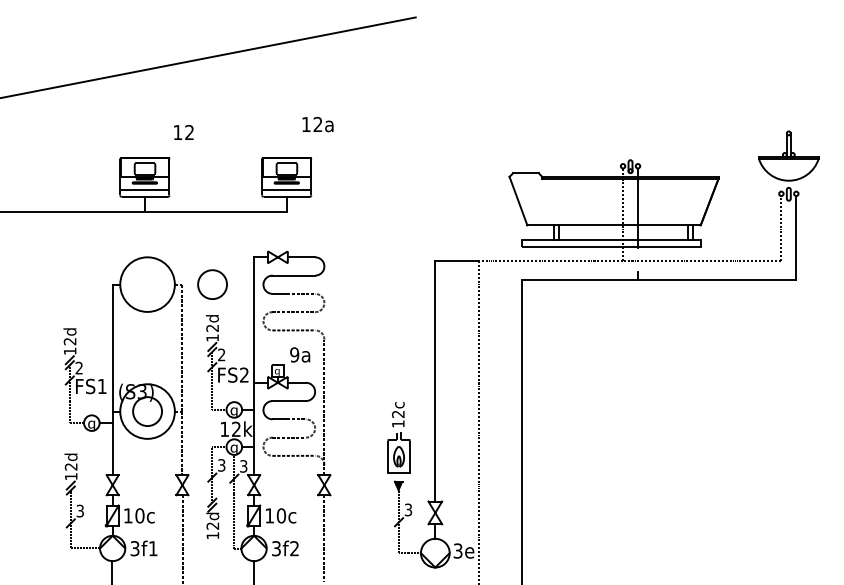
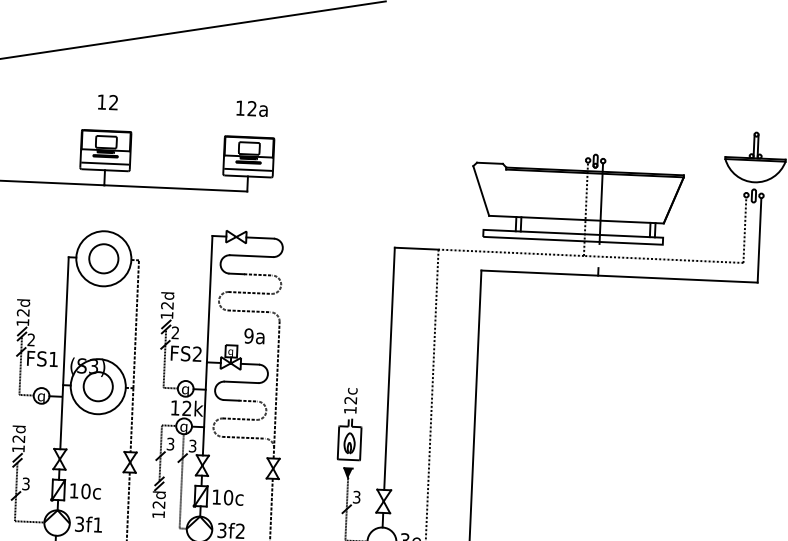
text: (317, 124) -> (251, 108), moved
text: (183, 131) -> (107, 101), moved
circle: (212, 284) -> (103, 258), moved

